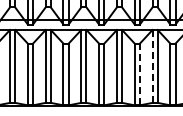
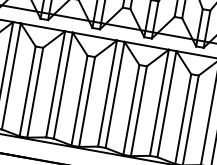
line: (152, 65) -> (159, 101), dashed -> solid
line: (139, 74) -> (138, 111), dashed -> solid

